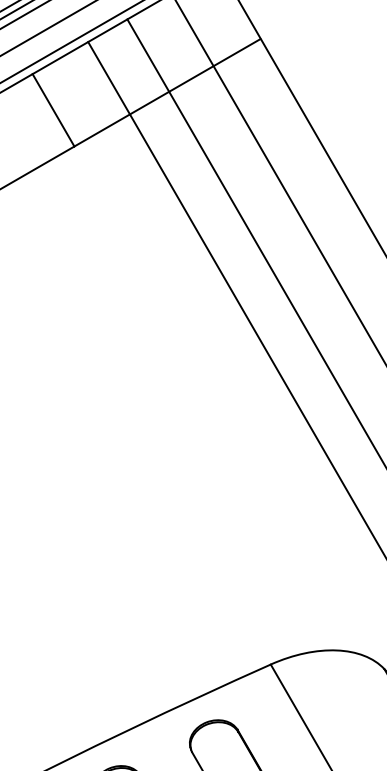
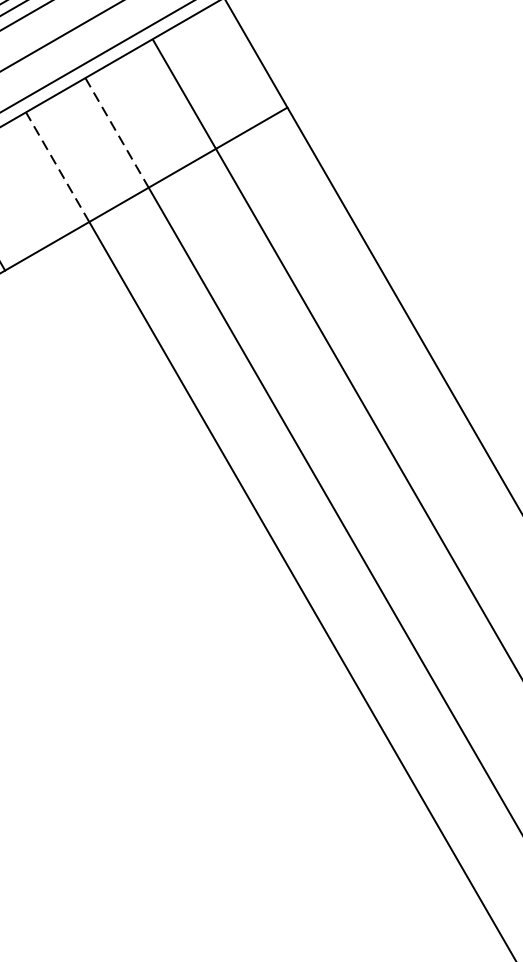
line: (148, 55) -> (117, 132), solid -> dashed
line: (109, 78) -> (58, 167), solid -> dashed

